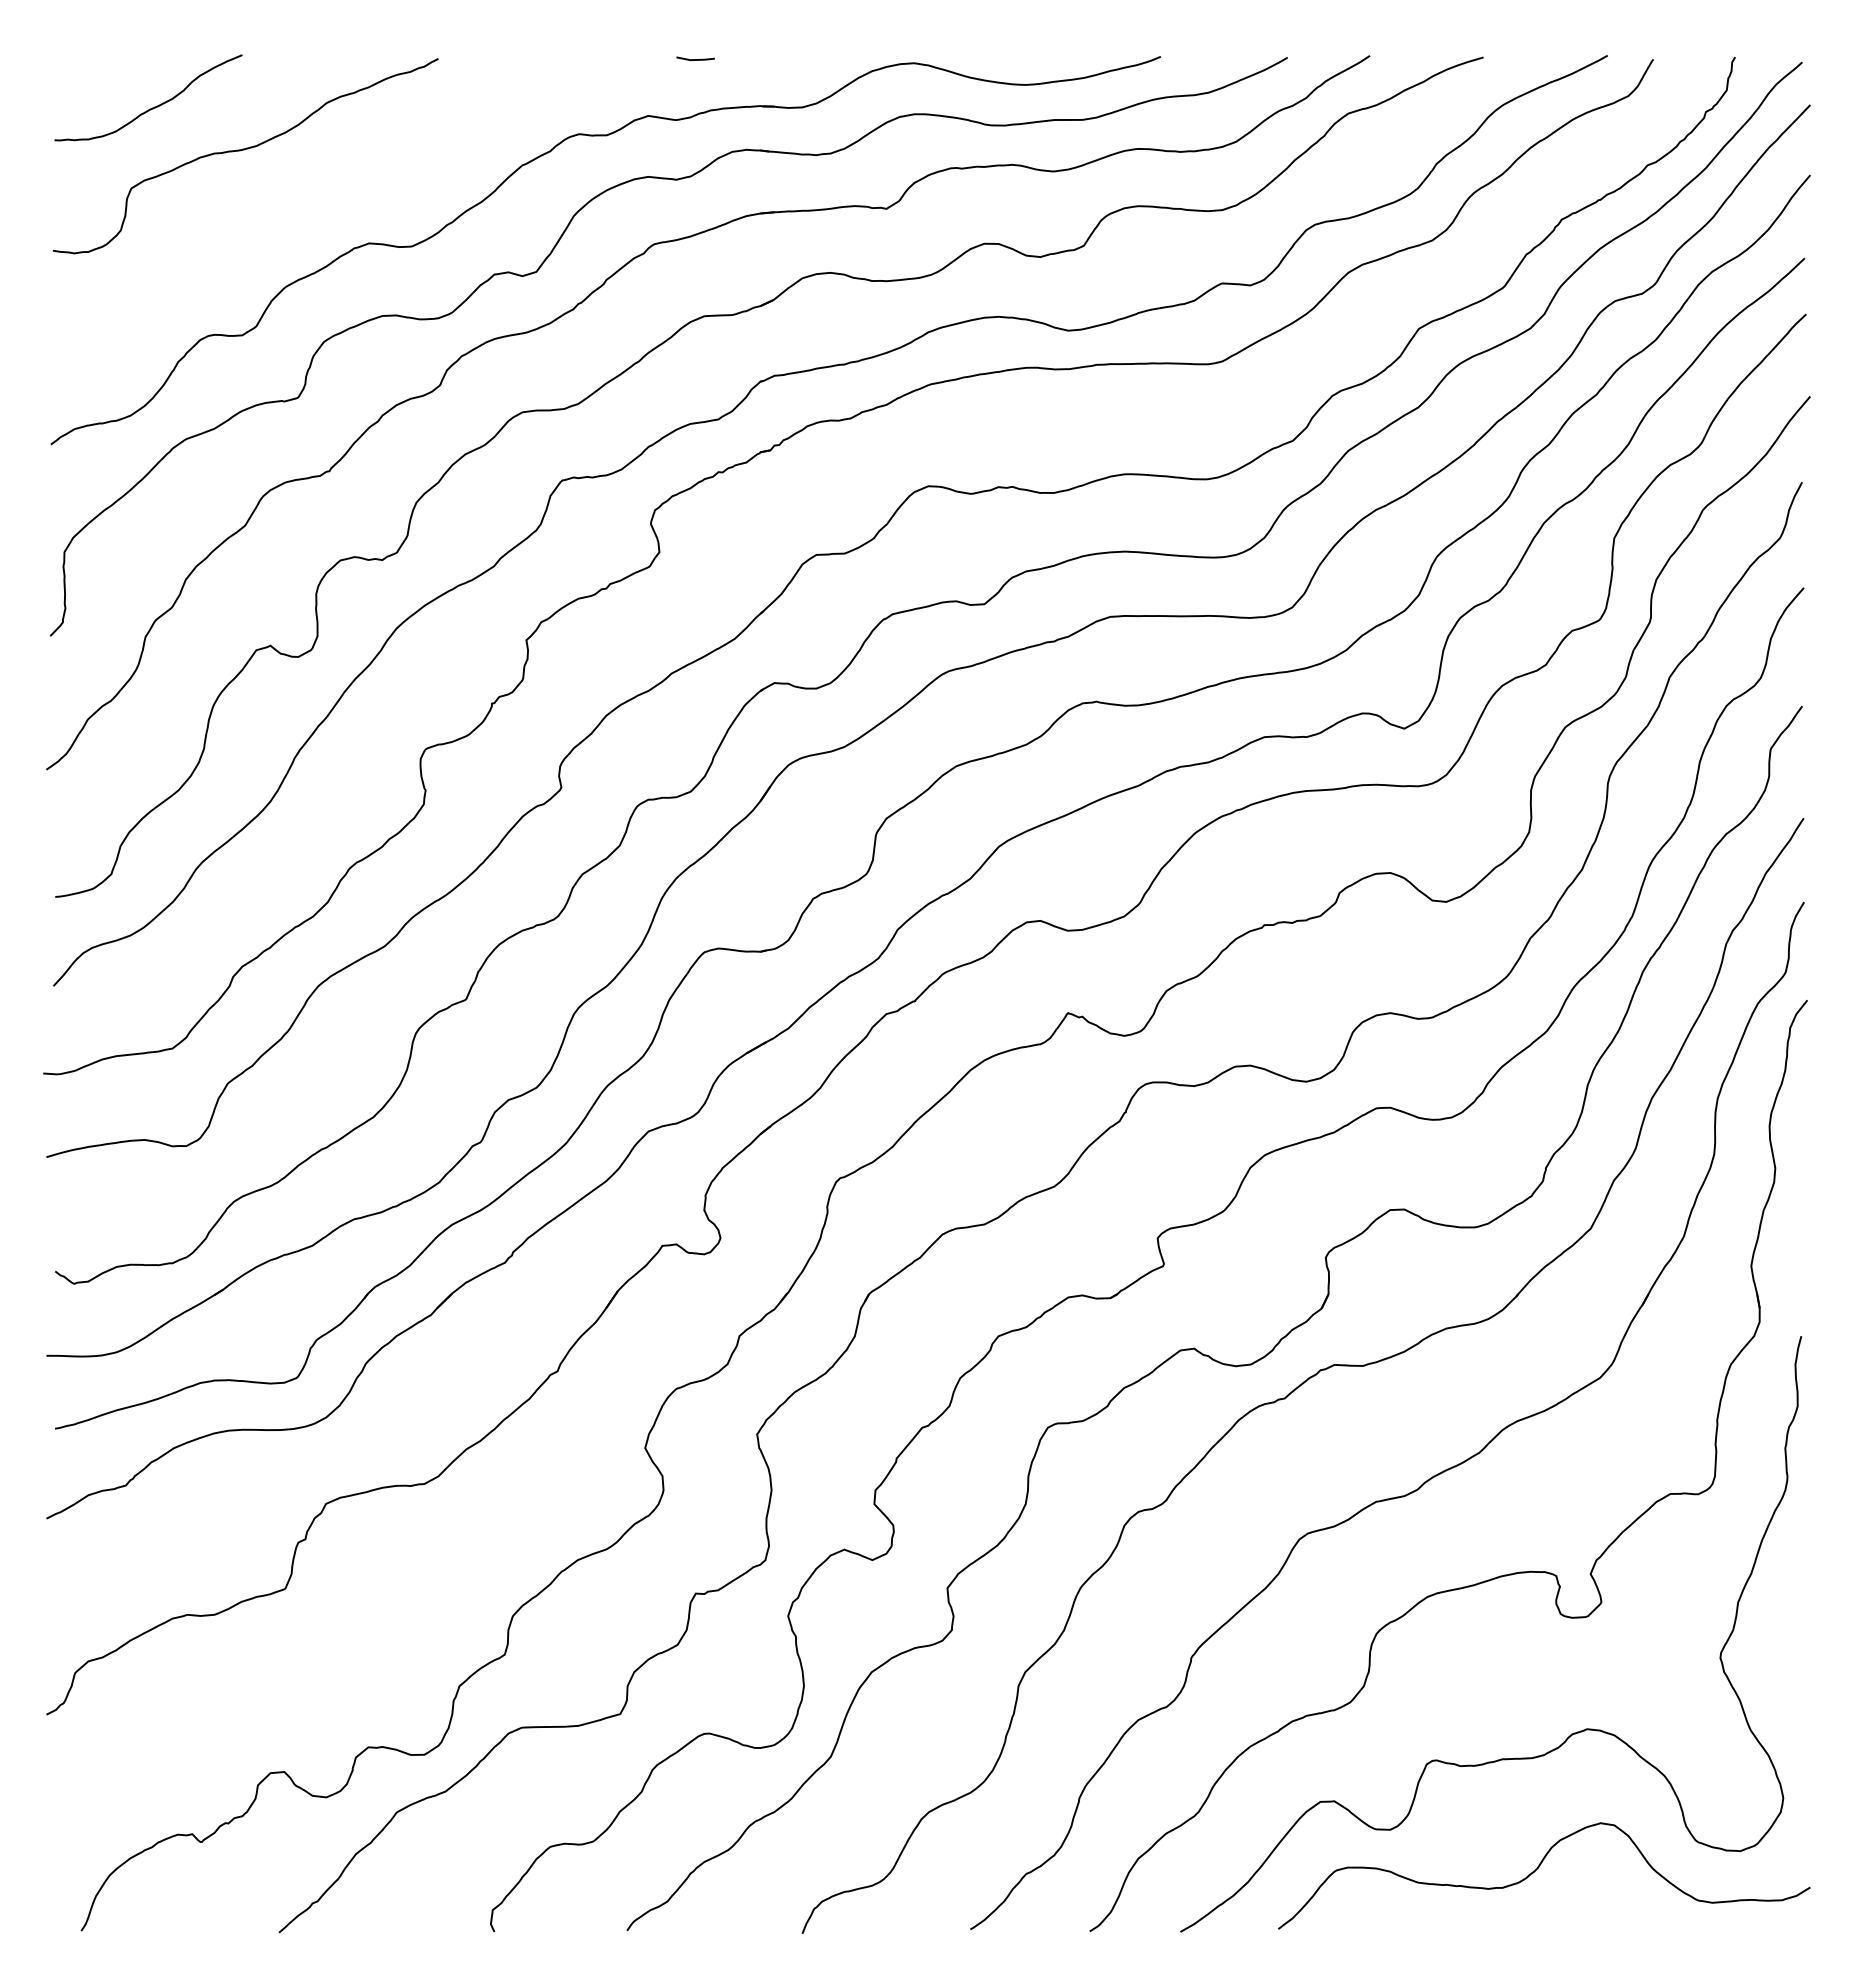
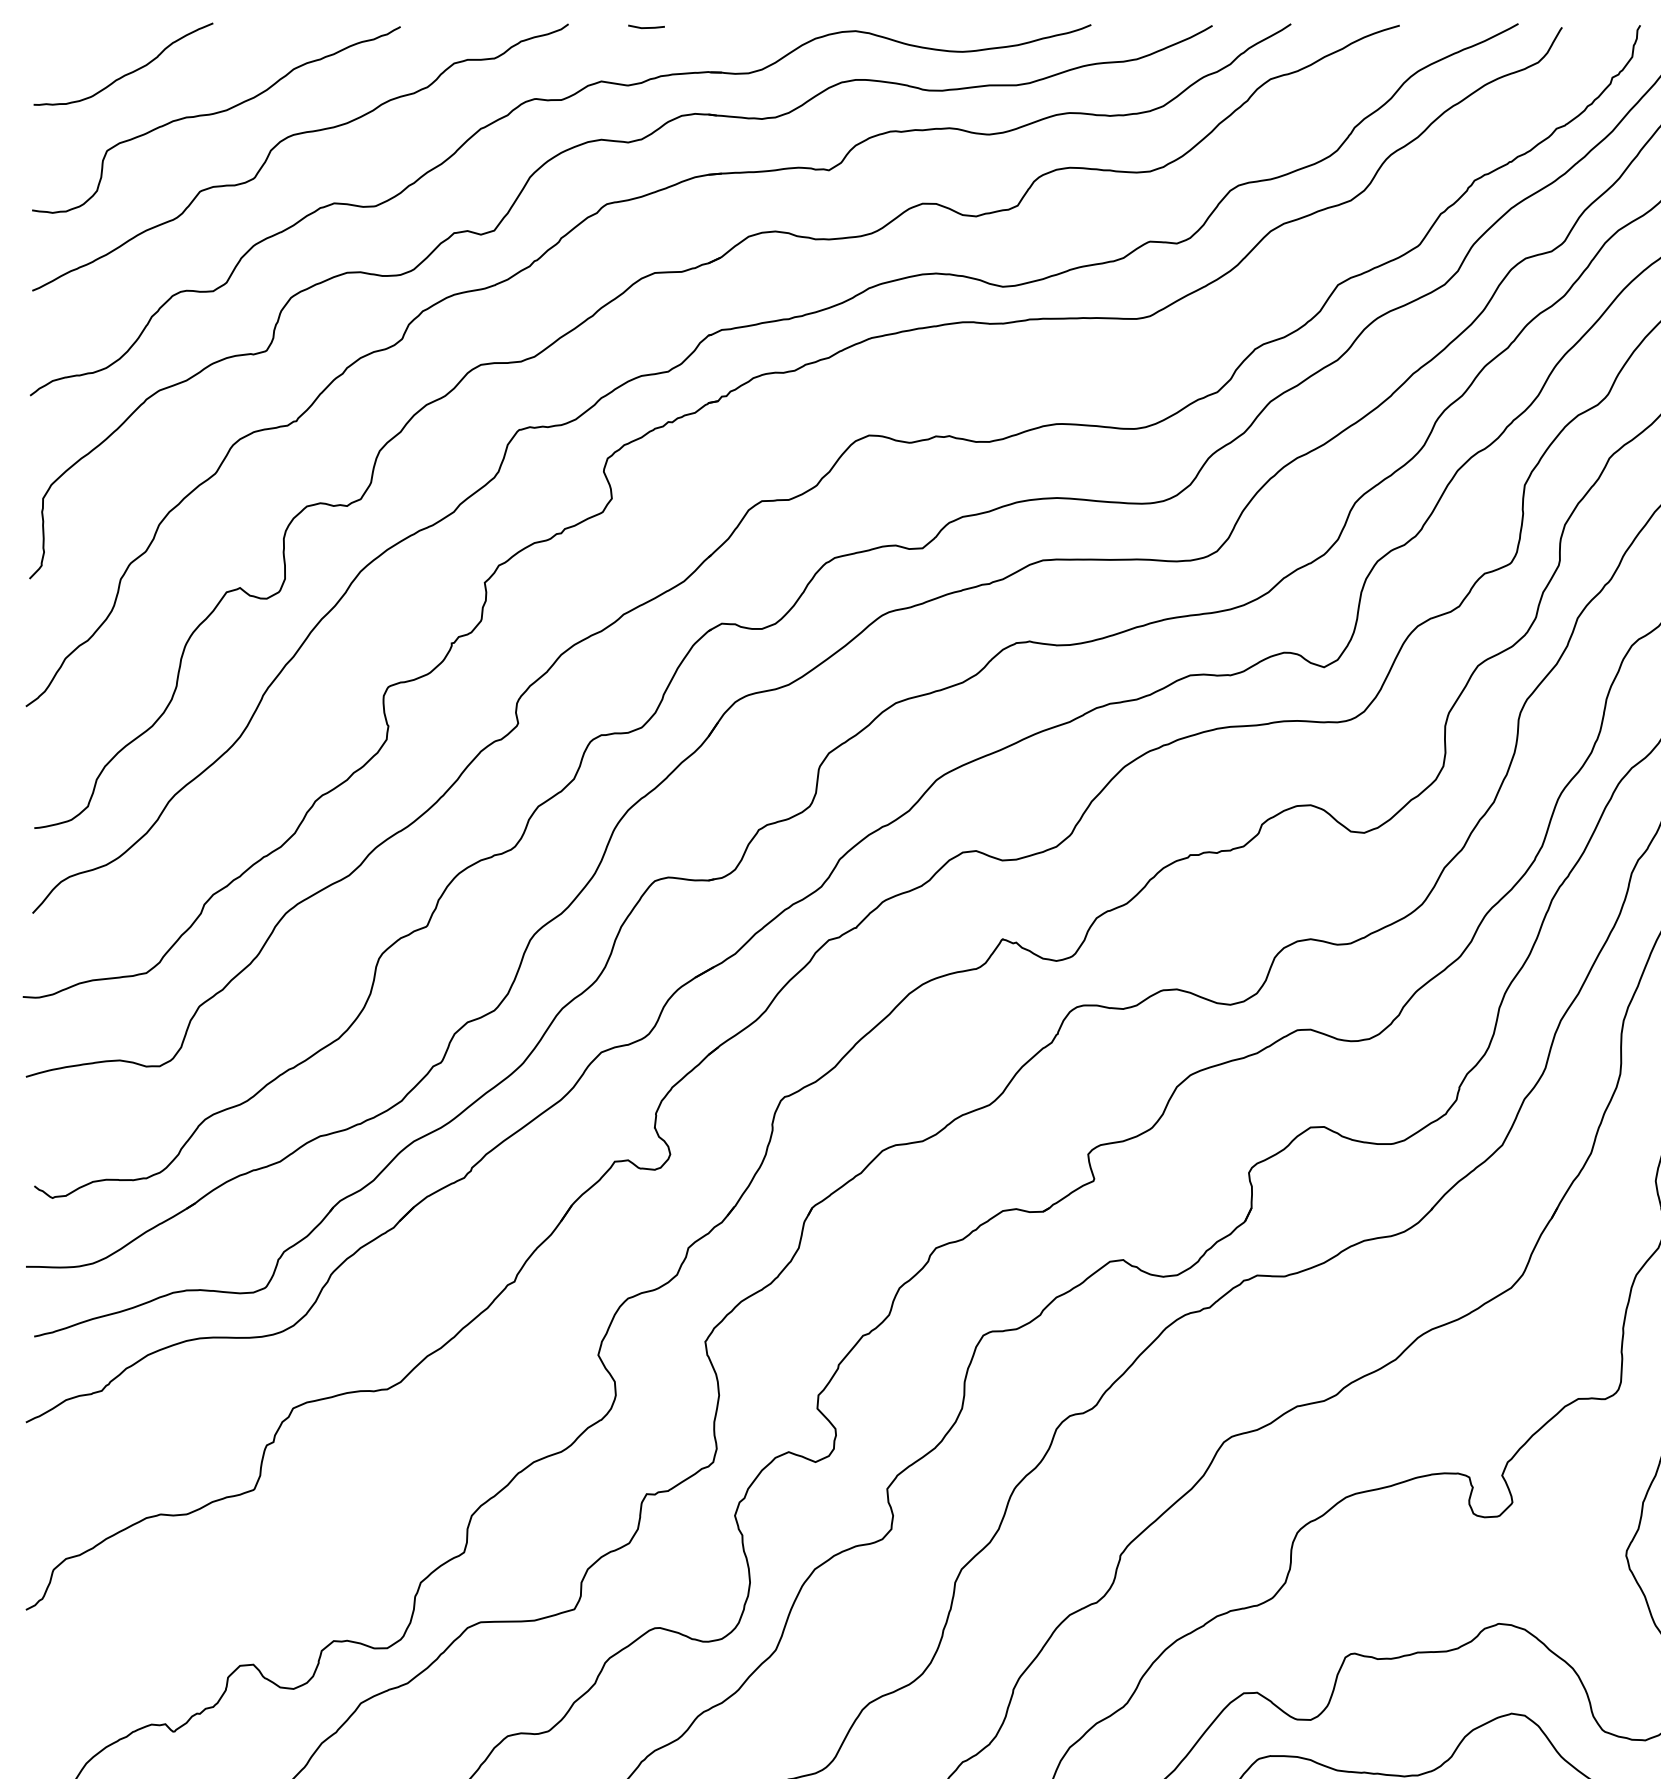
curve: (329, 172) -> (296, 135), added

